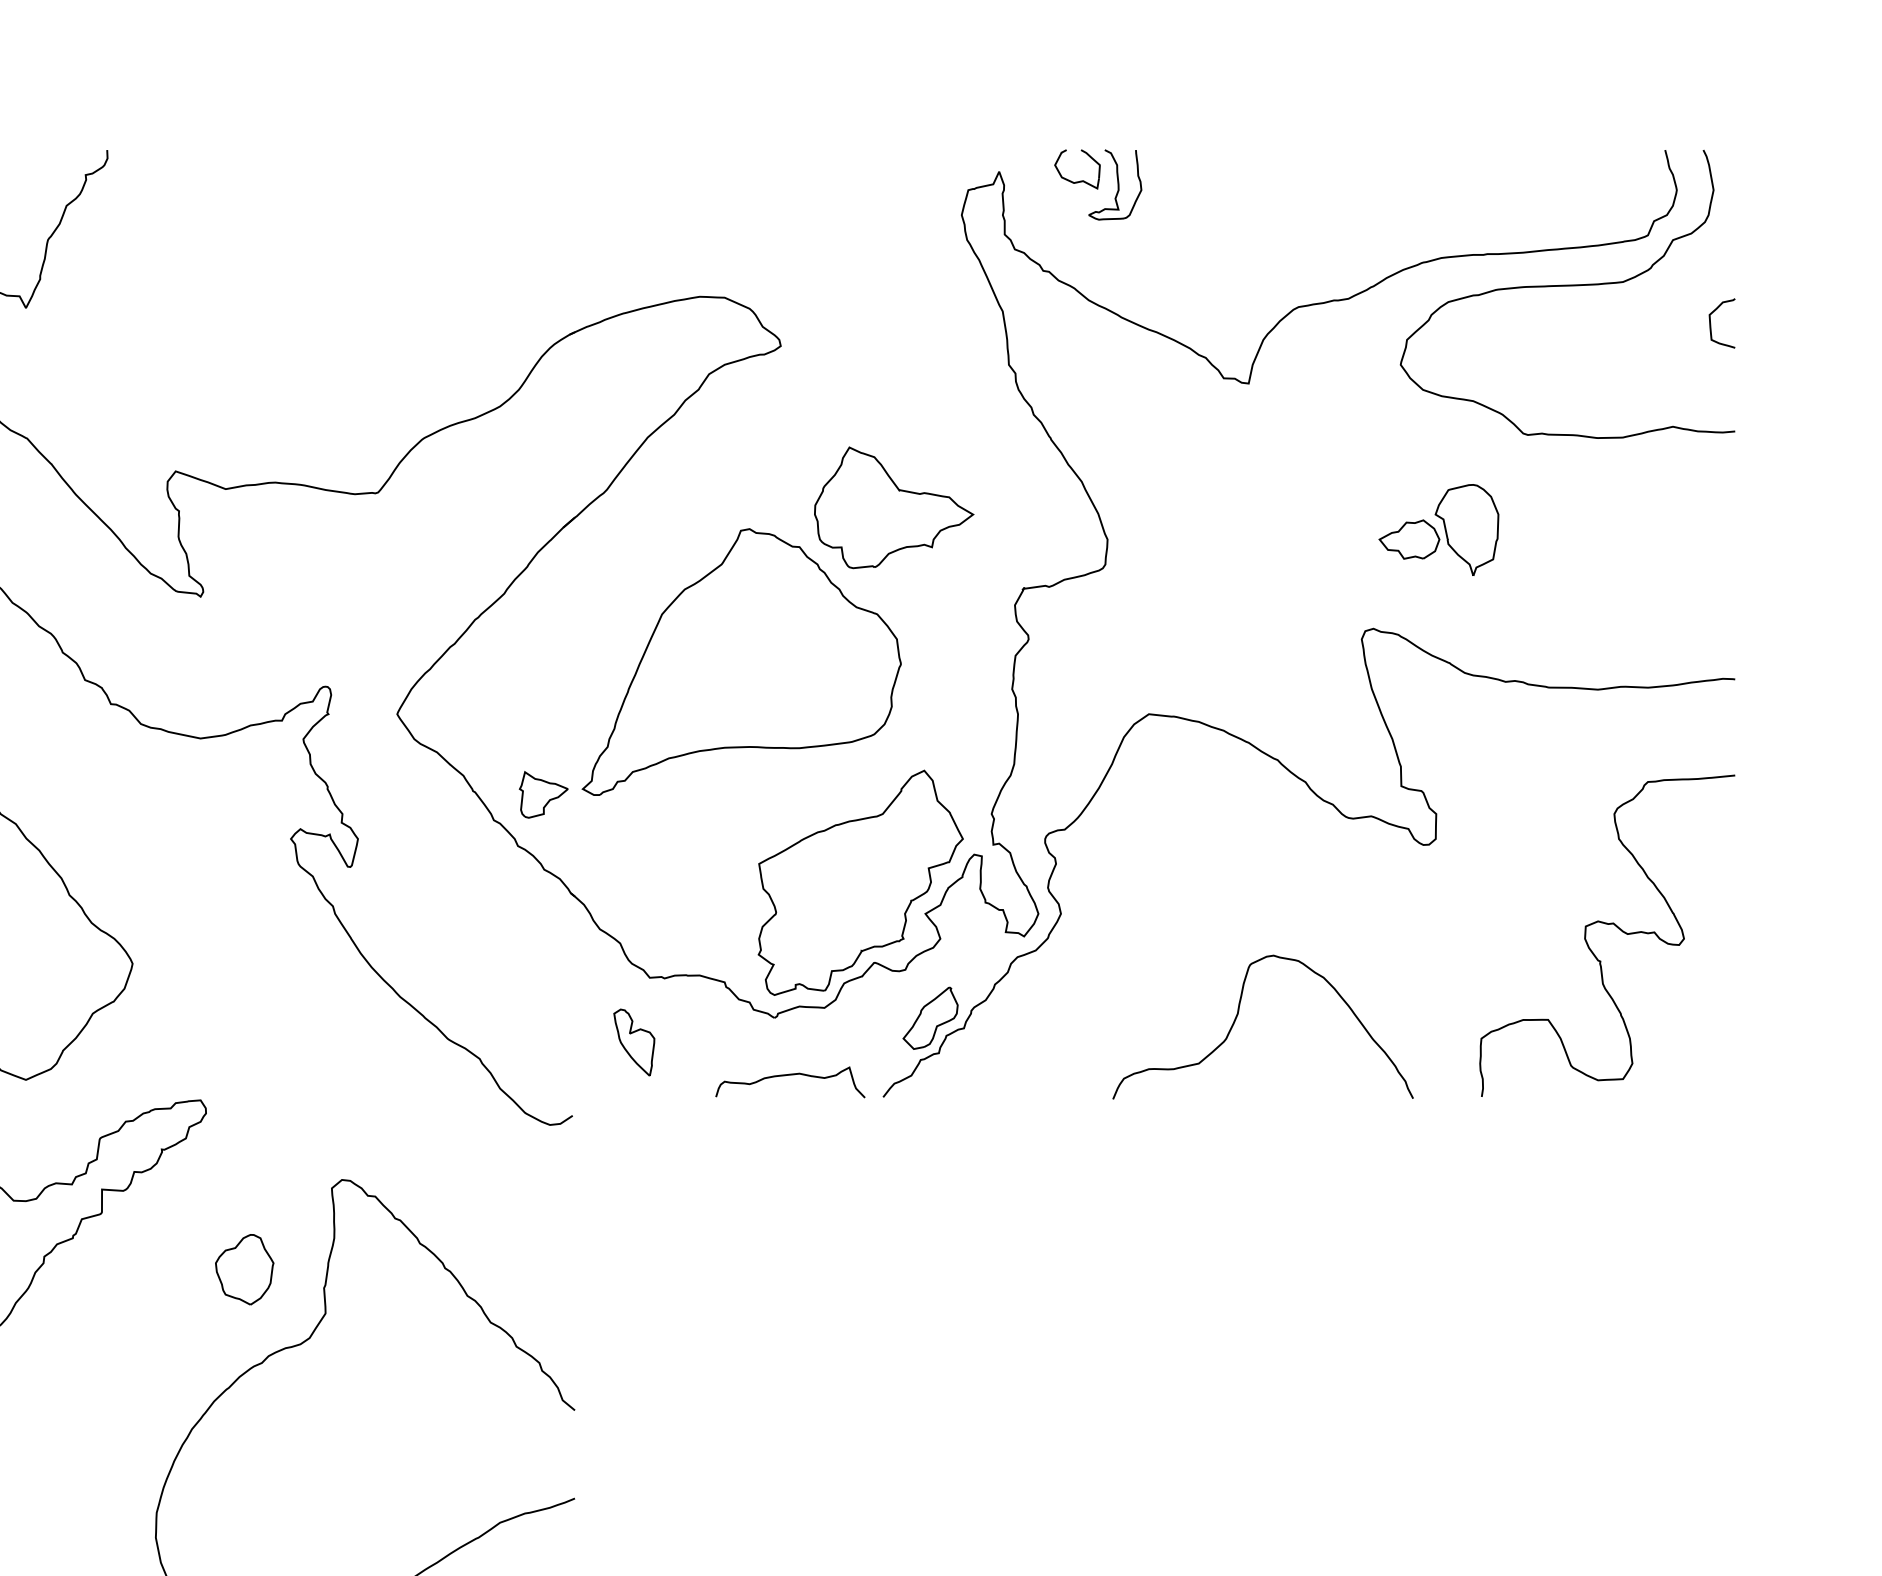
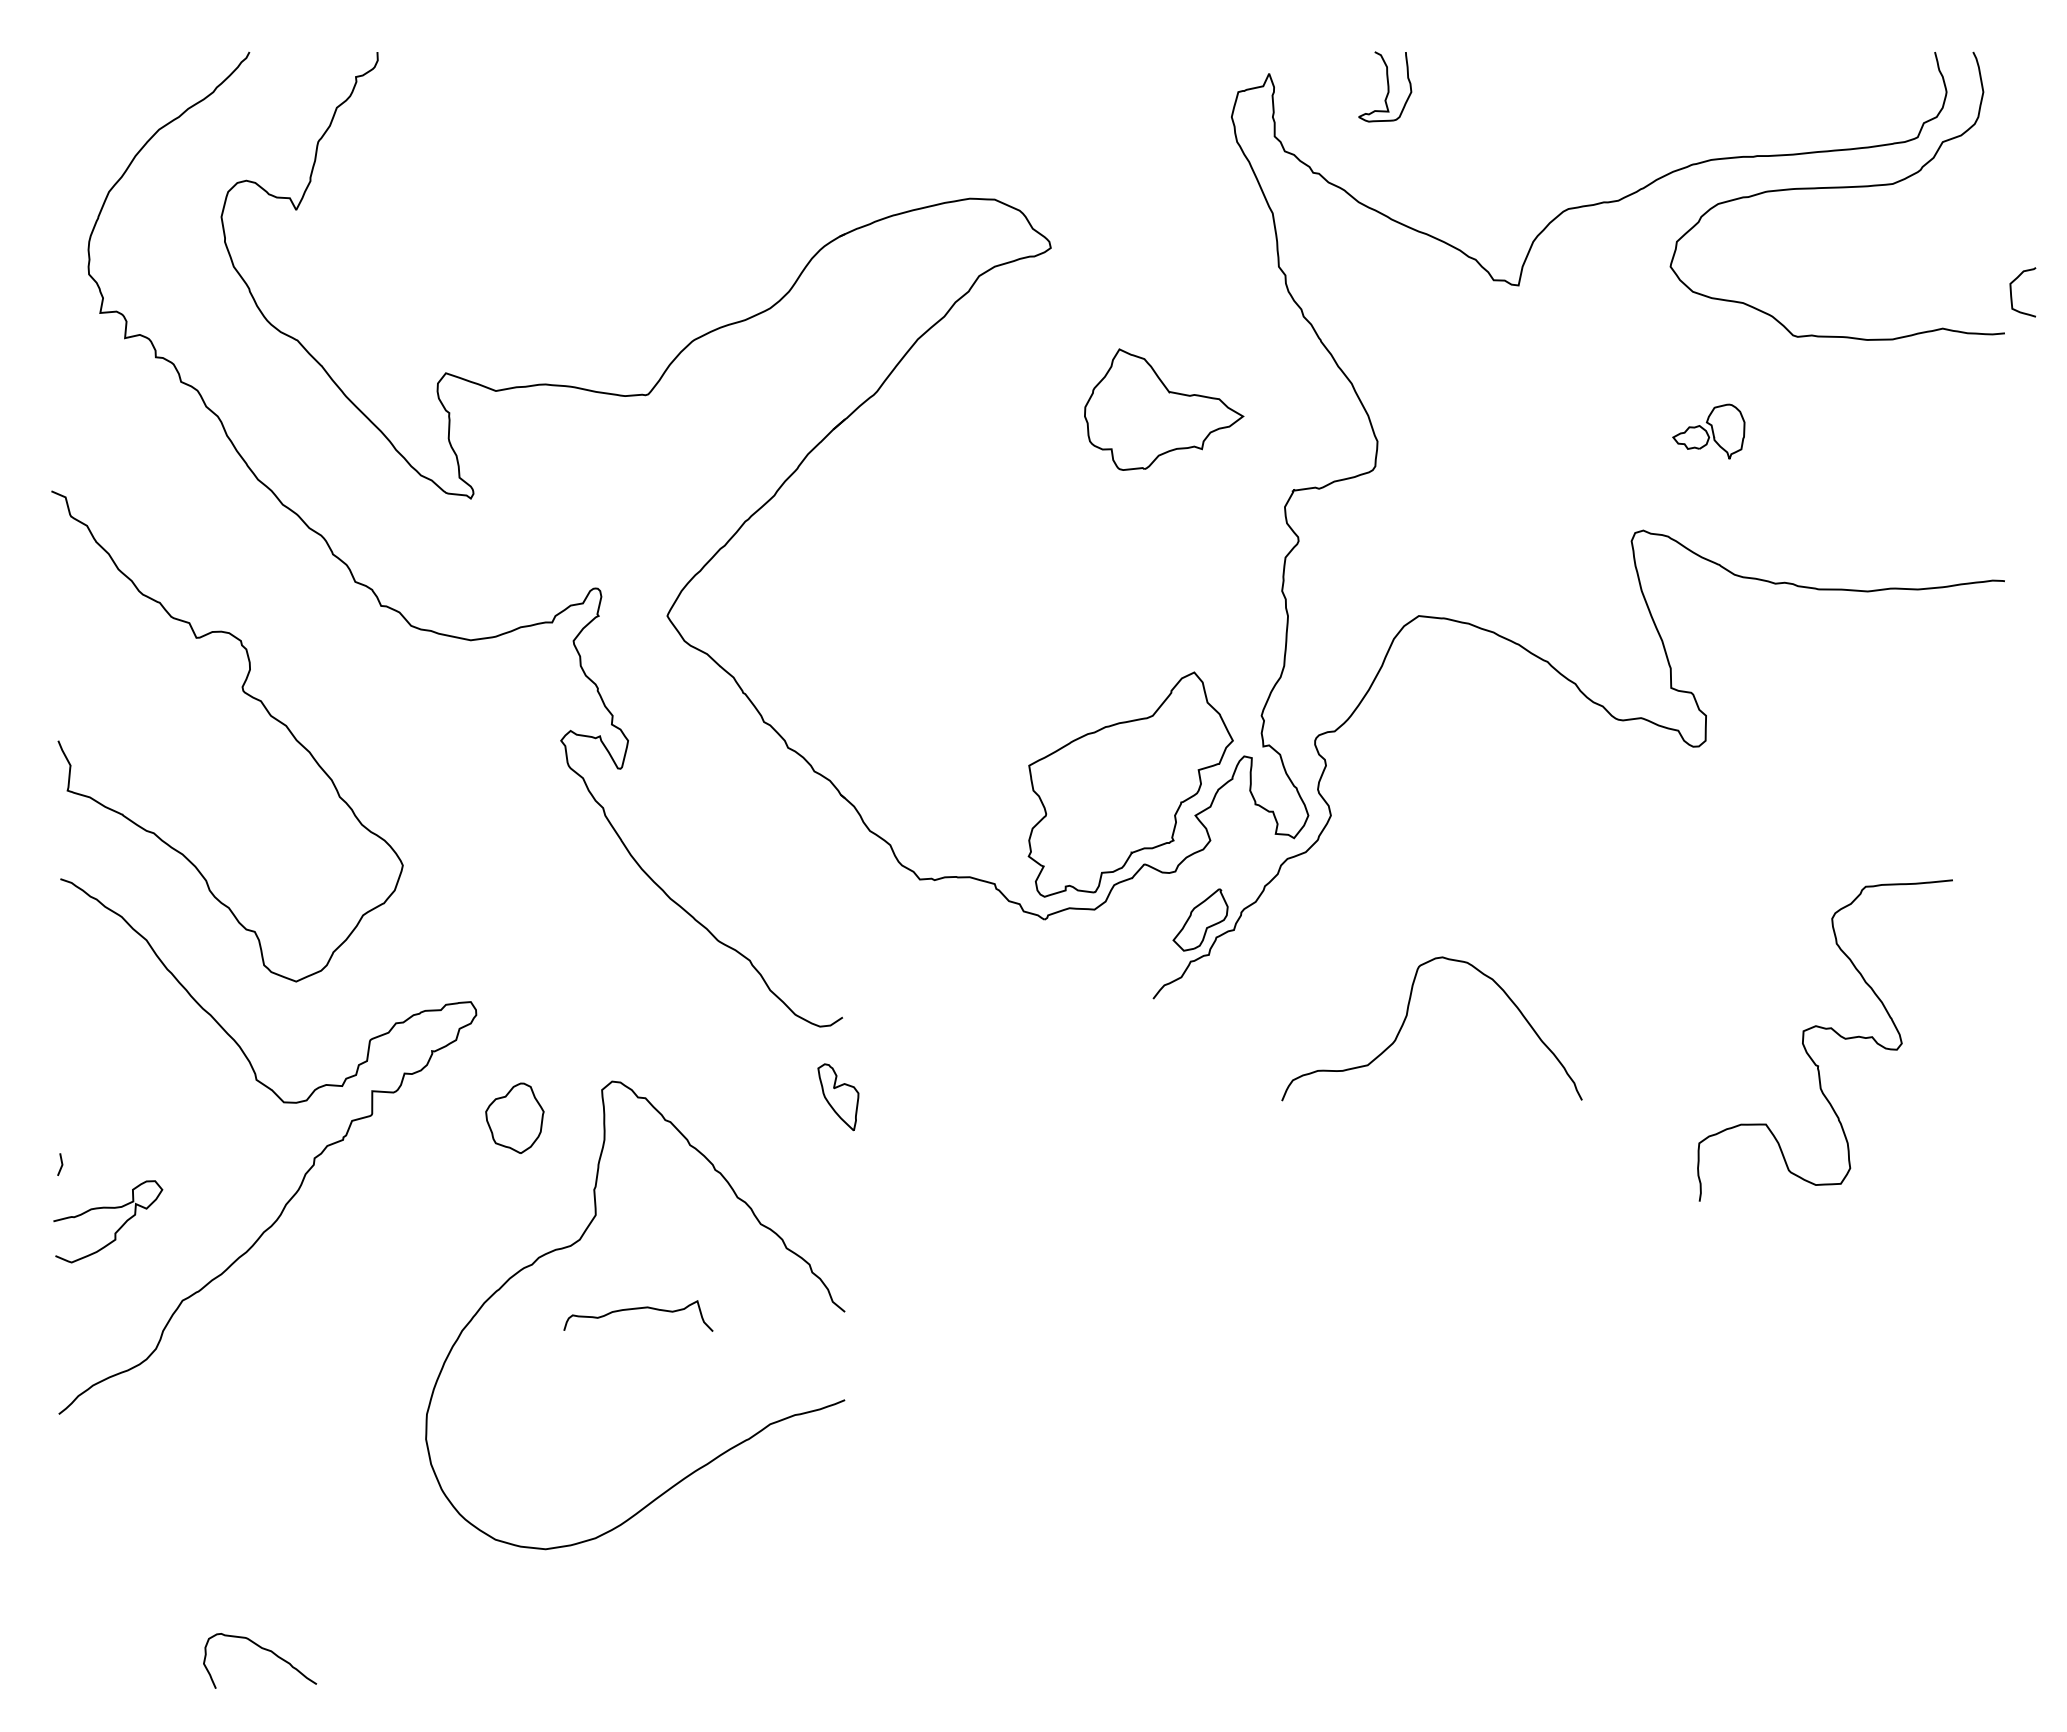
part: (1080, 180) -> (1350, 82), removed
curve: (1711, 327) -> (2012, 296), moved
part: (1438, 529) -> (1708, 431), size x0.6
part: (741, 661) -> (1011, 563), removed
part: (543, 794) -> (813, 696), removed
curve: (1606, 924) -> (1824, 1029), moved
curve: (1238, 1014) -> (1407, 1016), moved
part: (634, 1042) -> (838, 1097), moved
curve: (790, 1075) -> (638, 1309), moved
part: (244, 1268) -> (514, 1117), moved

